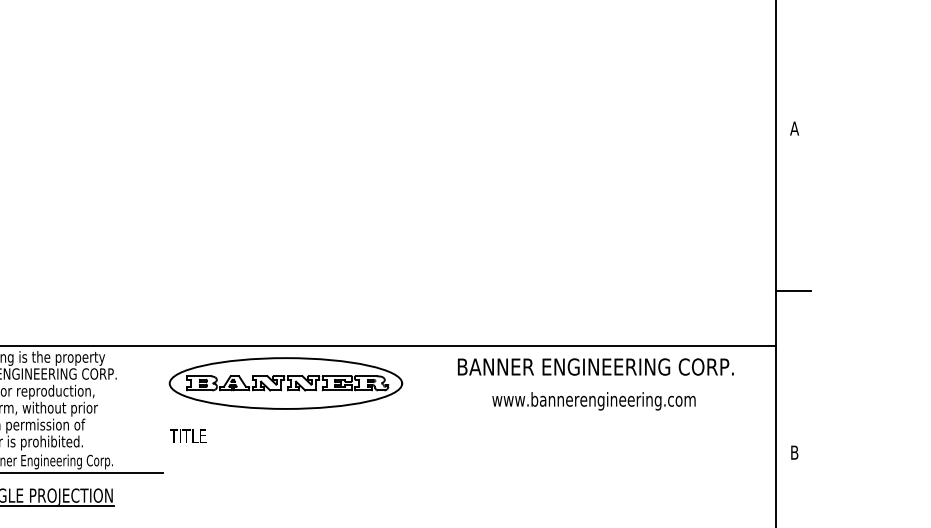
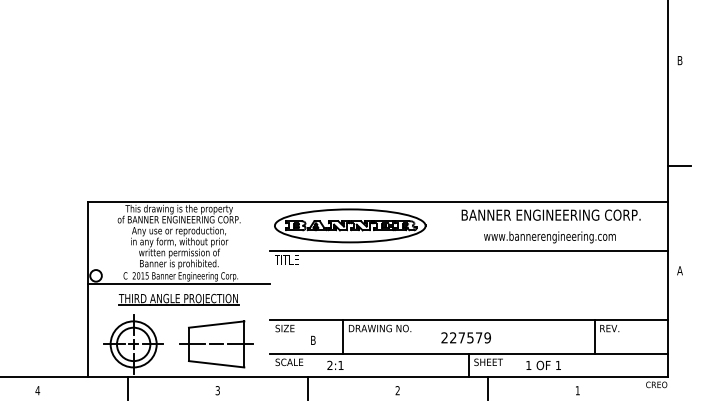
text: (793, 128) -> (679, 60), A -> B
line: (468, 421) -> (468, 250), added
text: (793, 452) -> (679, 270), B -> A

